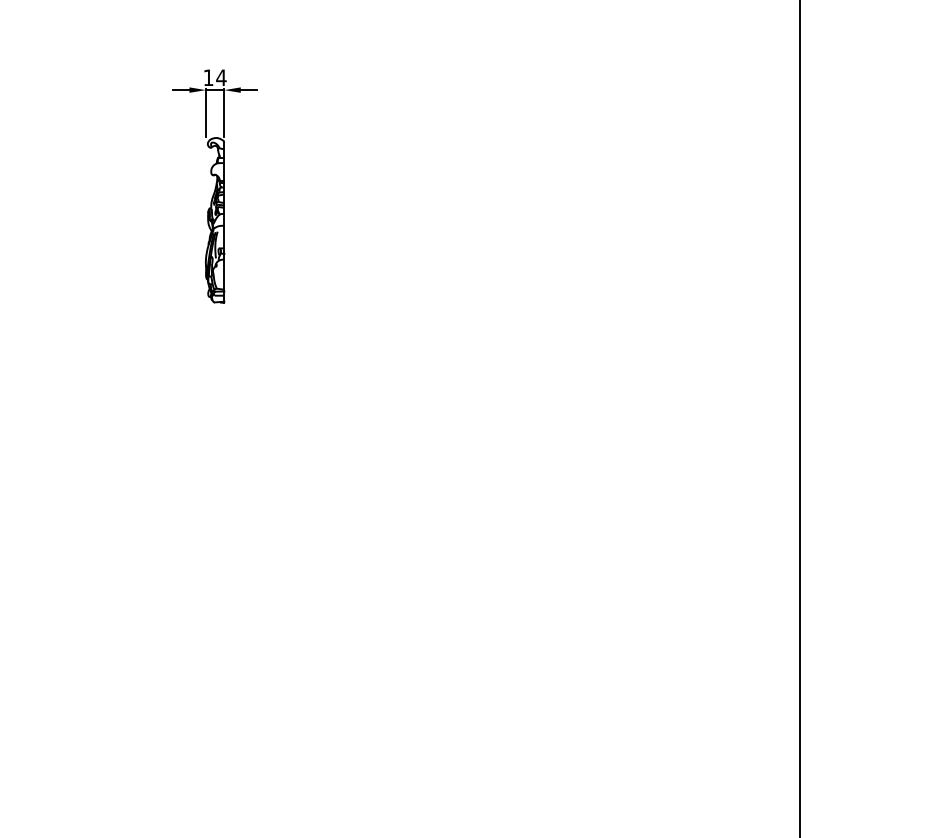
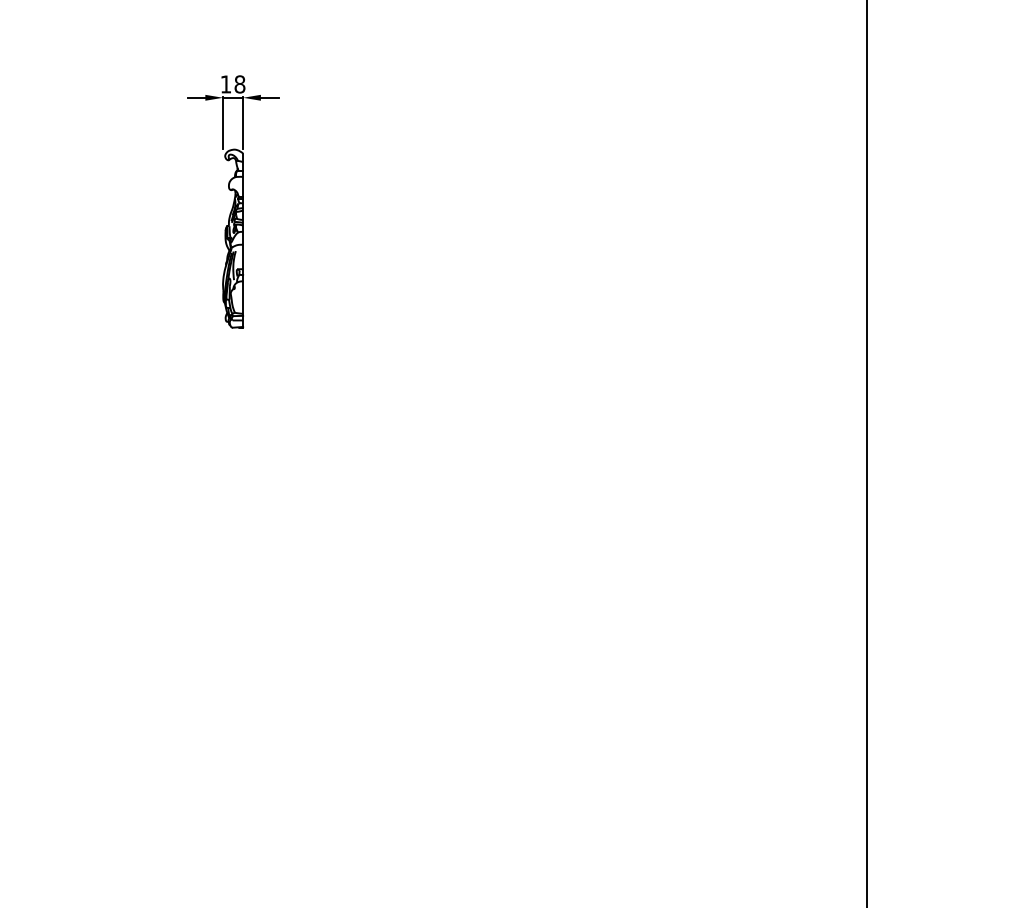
text: (221, 77) -> (240, 84), 14 -> 18

